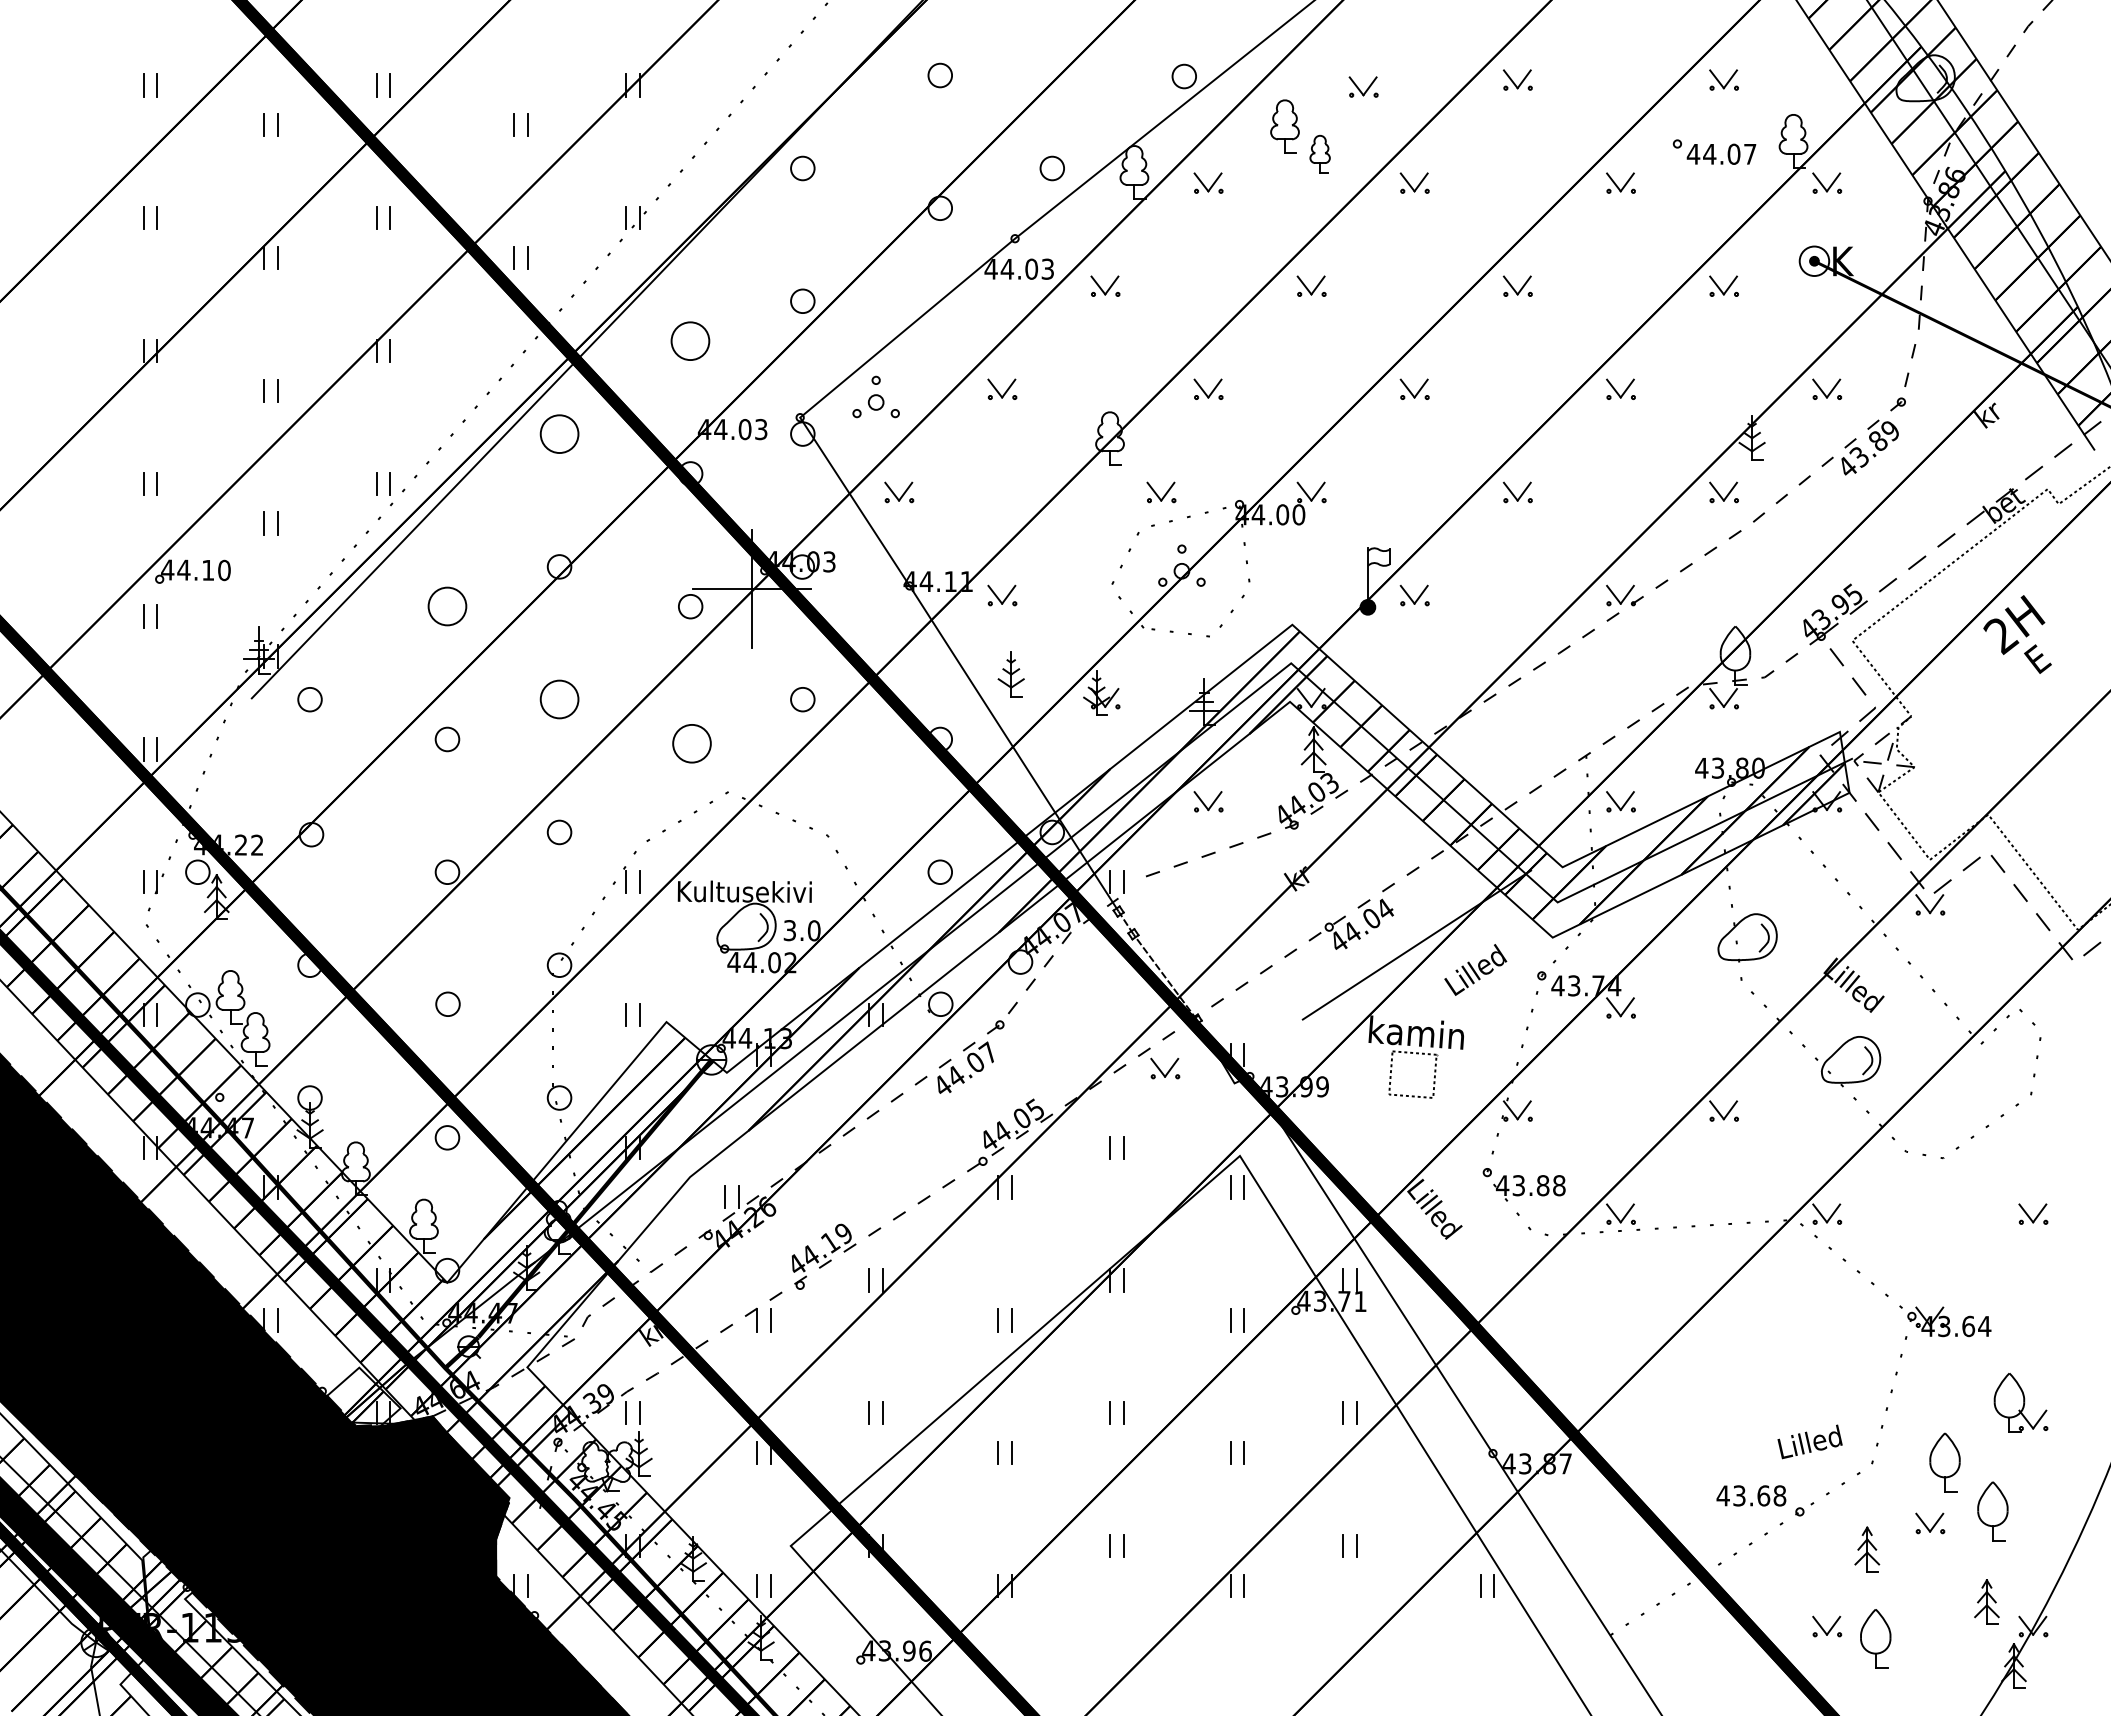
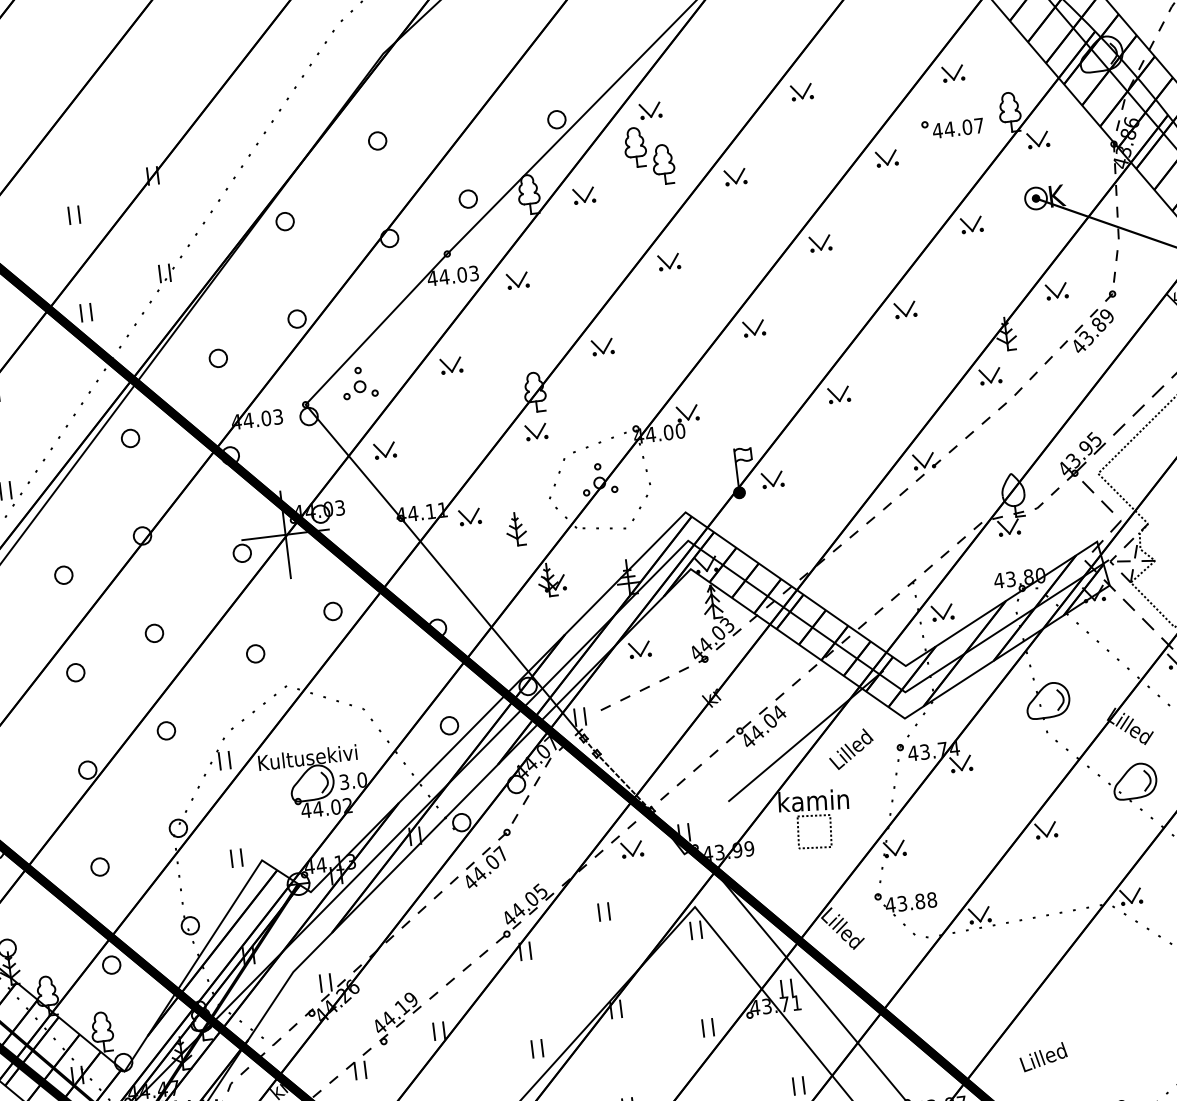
part: (1363, 86) -> (650, 110), moved
part: (1319, 154) -> (663, 164), size x1.43
part: (690, 340) -> (218, 357), size x0.62
part: (559, 433) -> (130, 438), size x0.62
part: (1161, 492) -> (536, 432), moved
part: (447, 606) -> (63, 575), size x0.62
part: (1010, 674) -> (515, 529), moved
part: (559, 699) -> (154, 633), size x0.62
part: (691, 743) -> (255, 653), size x0.62
text: (1809, 1441) -> (1043, 1056), moved

